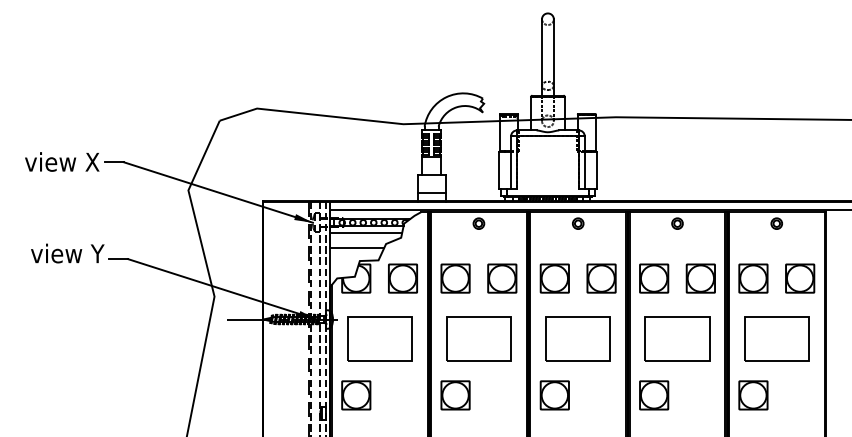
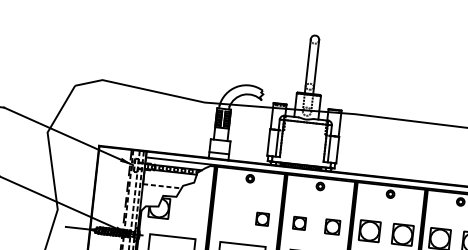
line: (365, 233) -> (169, 176), removed
line: (357, 247) -> (162, 186), solid -> dashed
part: (402, 278) -> (192, 211), removed
part: (455, 278) -> (229, 215), removed
part: (502, 278) -> (262, 219), size x0.6
part: (554, 278) -> (299, 223), size x0.6
part: (601, 278) -> (332, 227), size x0.7

